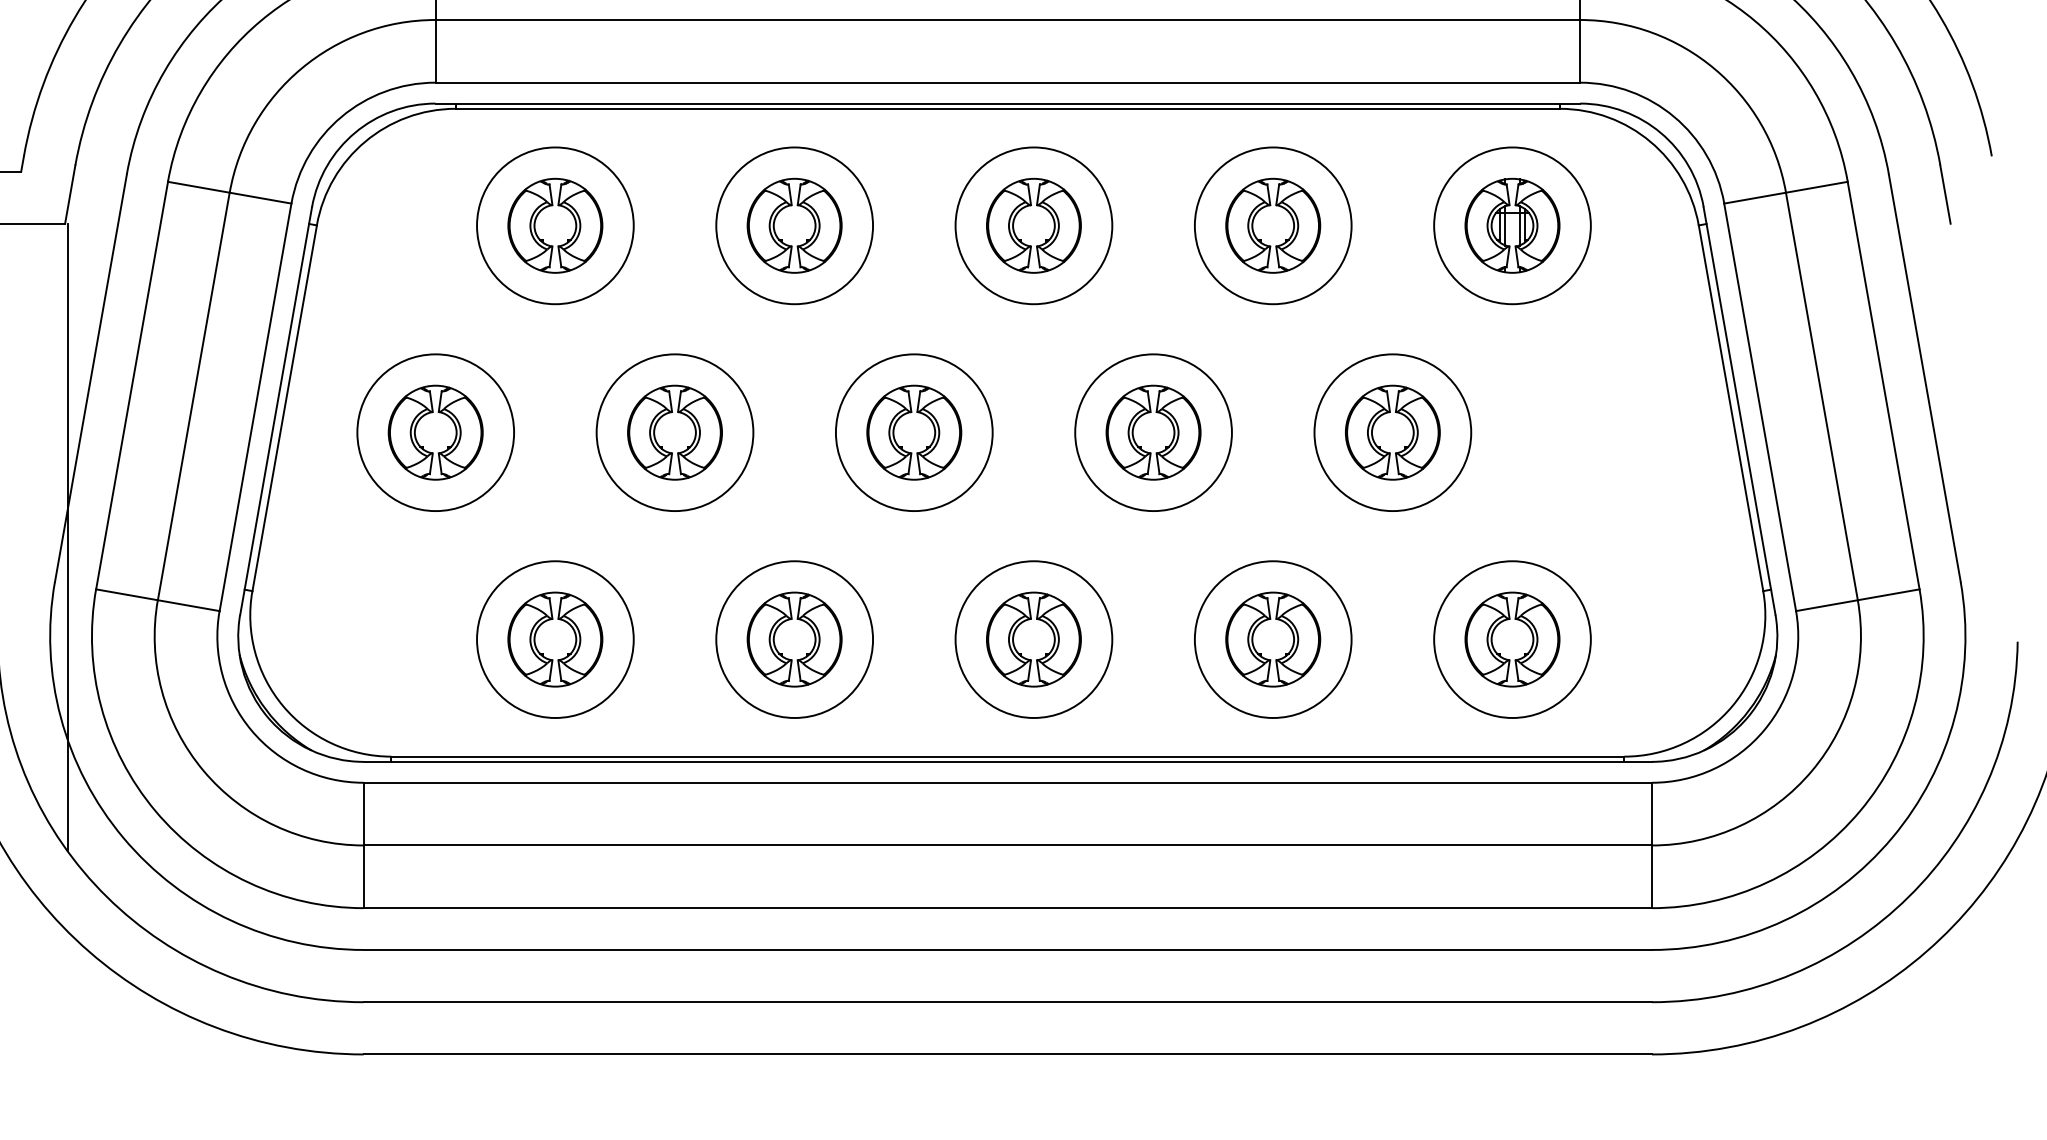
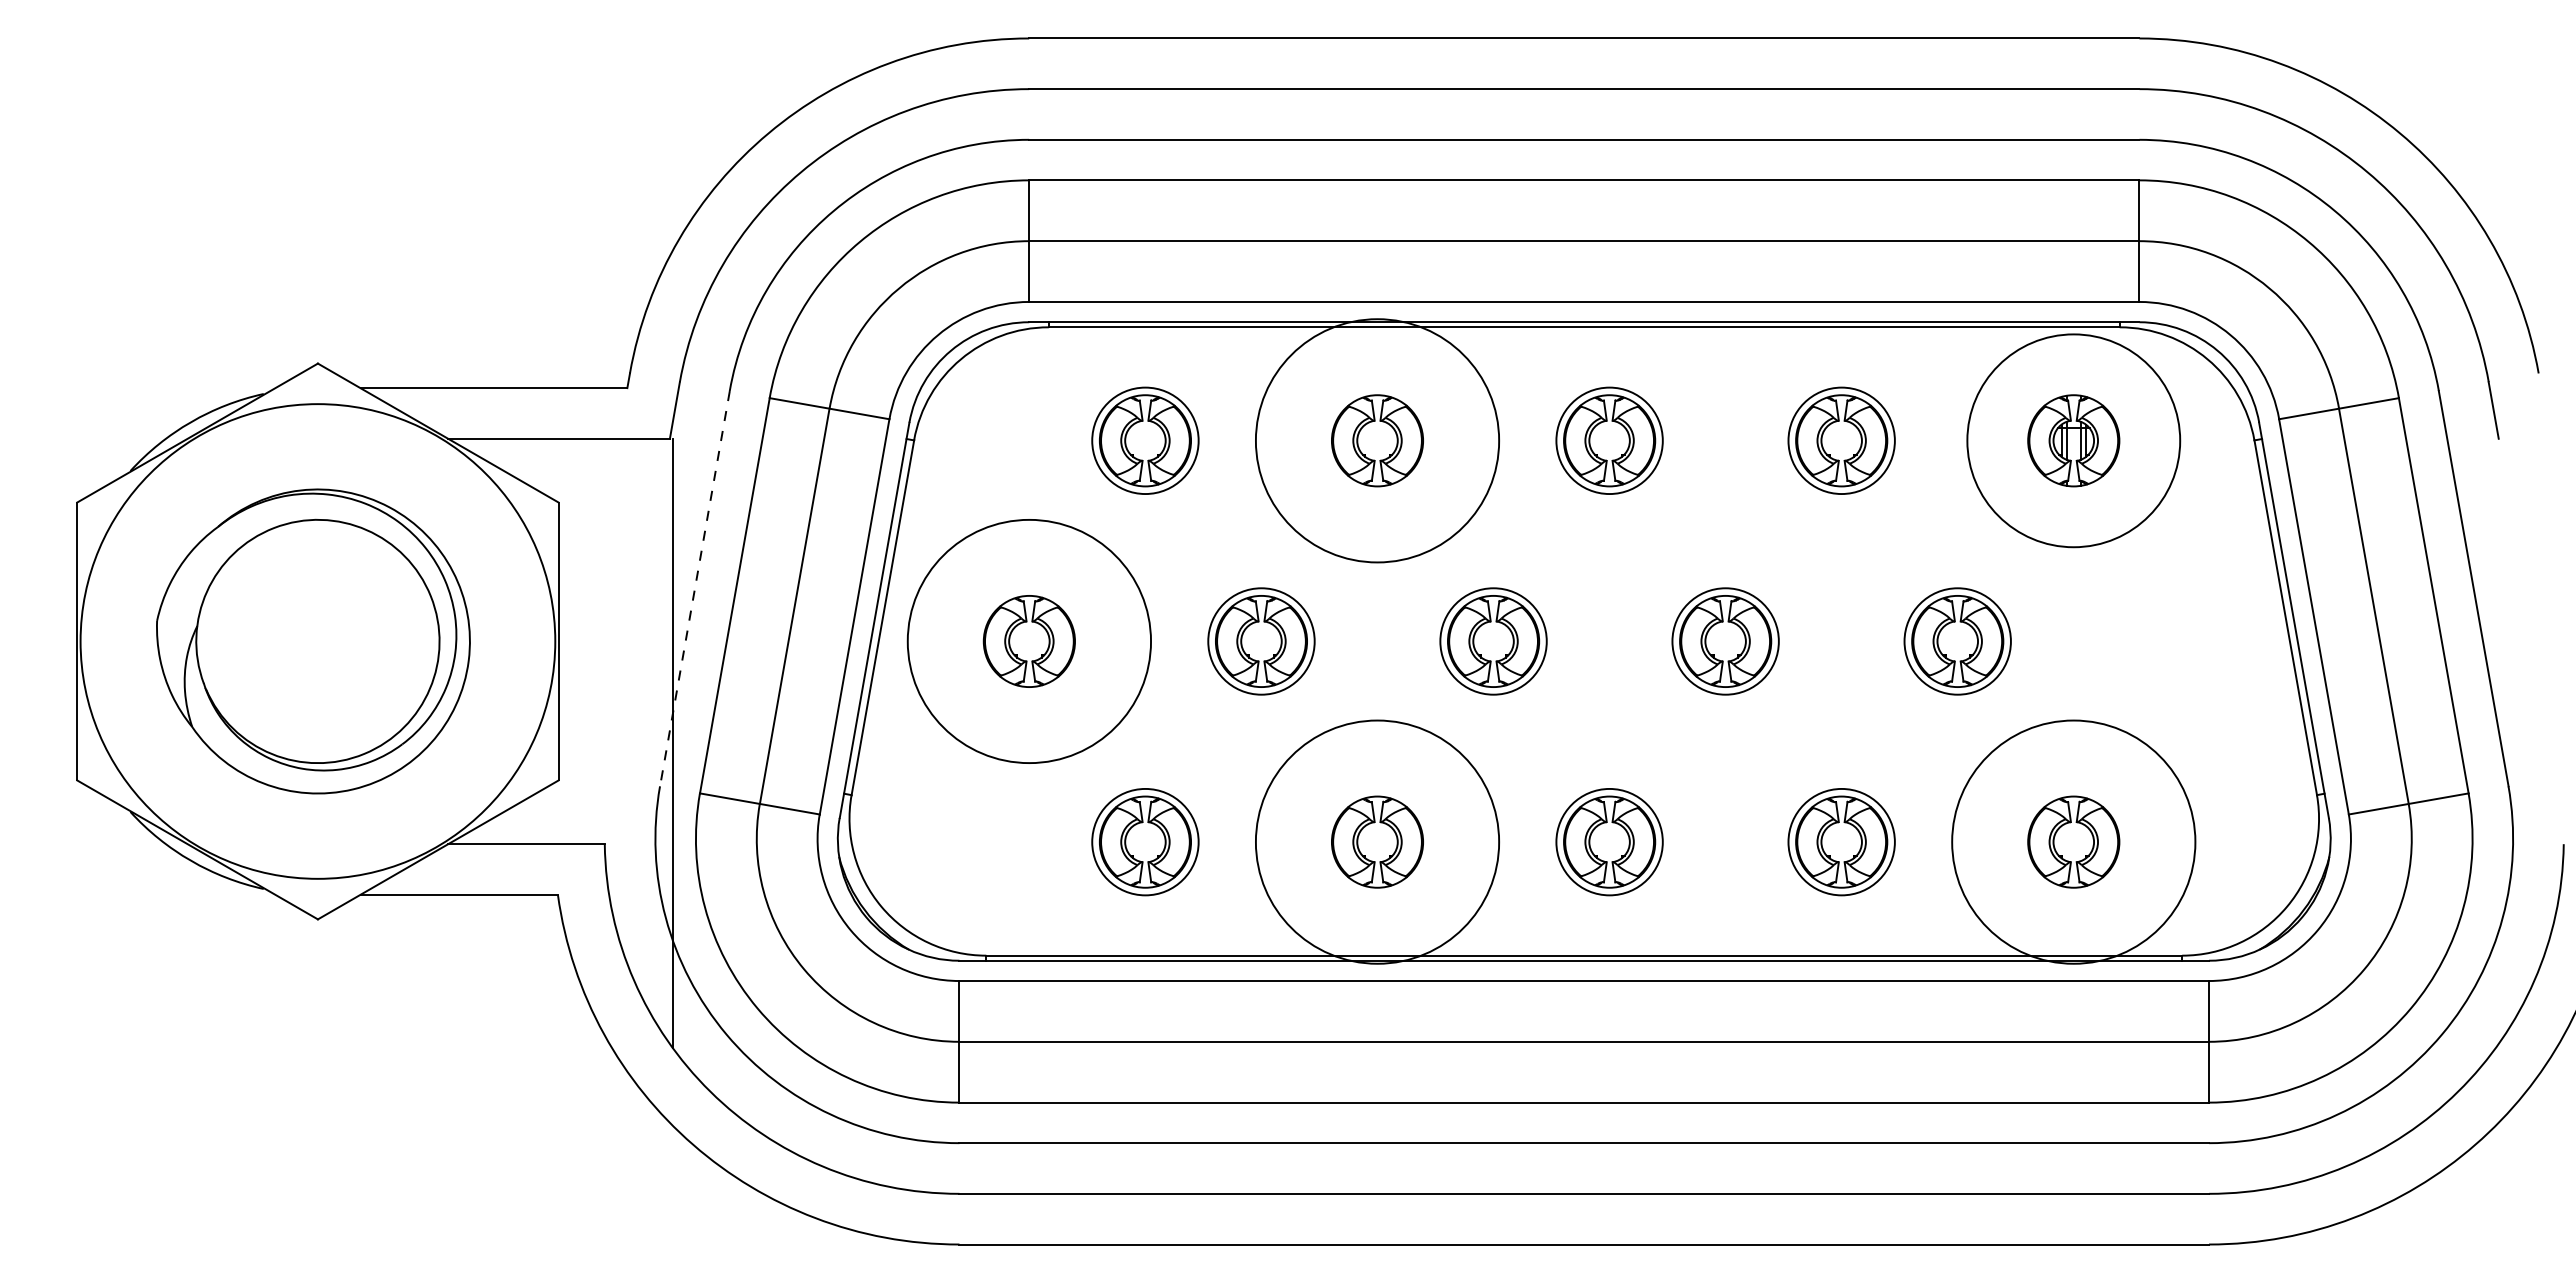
circle: (555, 225) -> (1145, 440), size x0.7
circle: (794, 225) -> (1377, 440), size x1.6
circle: (1033, 225) -> (1609, 440), size x0.7
circle: (1273, 225) -> (1841, 440), size x0.7
circle: (1512, 225) -> (2073, 440), size x1.4
line: (90, 378) -> (694, 588), solid -> dashed
circle: (435, 432) -> (1029, 641), size x1.6
circle: (675, 432) -> (1261, 641), size x0.7
circle: (914, 432) -> (1493, 641), size x0.7
circle: (1153, 432) -> (1725, 641), size x0.7
circle: (1392, 432) -> (1957, 641), size x0.7
circle: (555, 639) -> (1145, 842), size x0.7
circle: (794, 639) -> (1377, 842), size x1.6
circle: (1033, 639) -> (1609, 842), size x0.7
circle: (1273, 639) -> (1841, 842), size x0.7
circle: (1512, 639) -> (2073, 842), size x1.6

